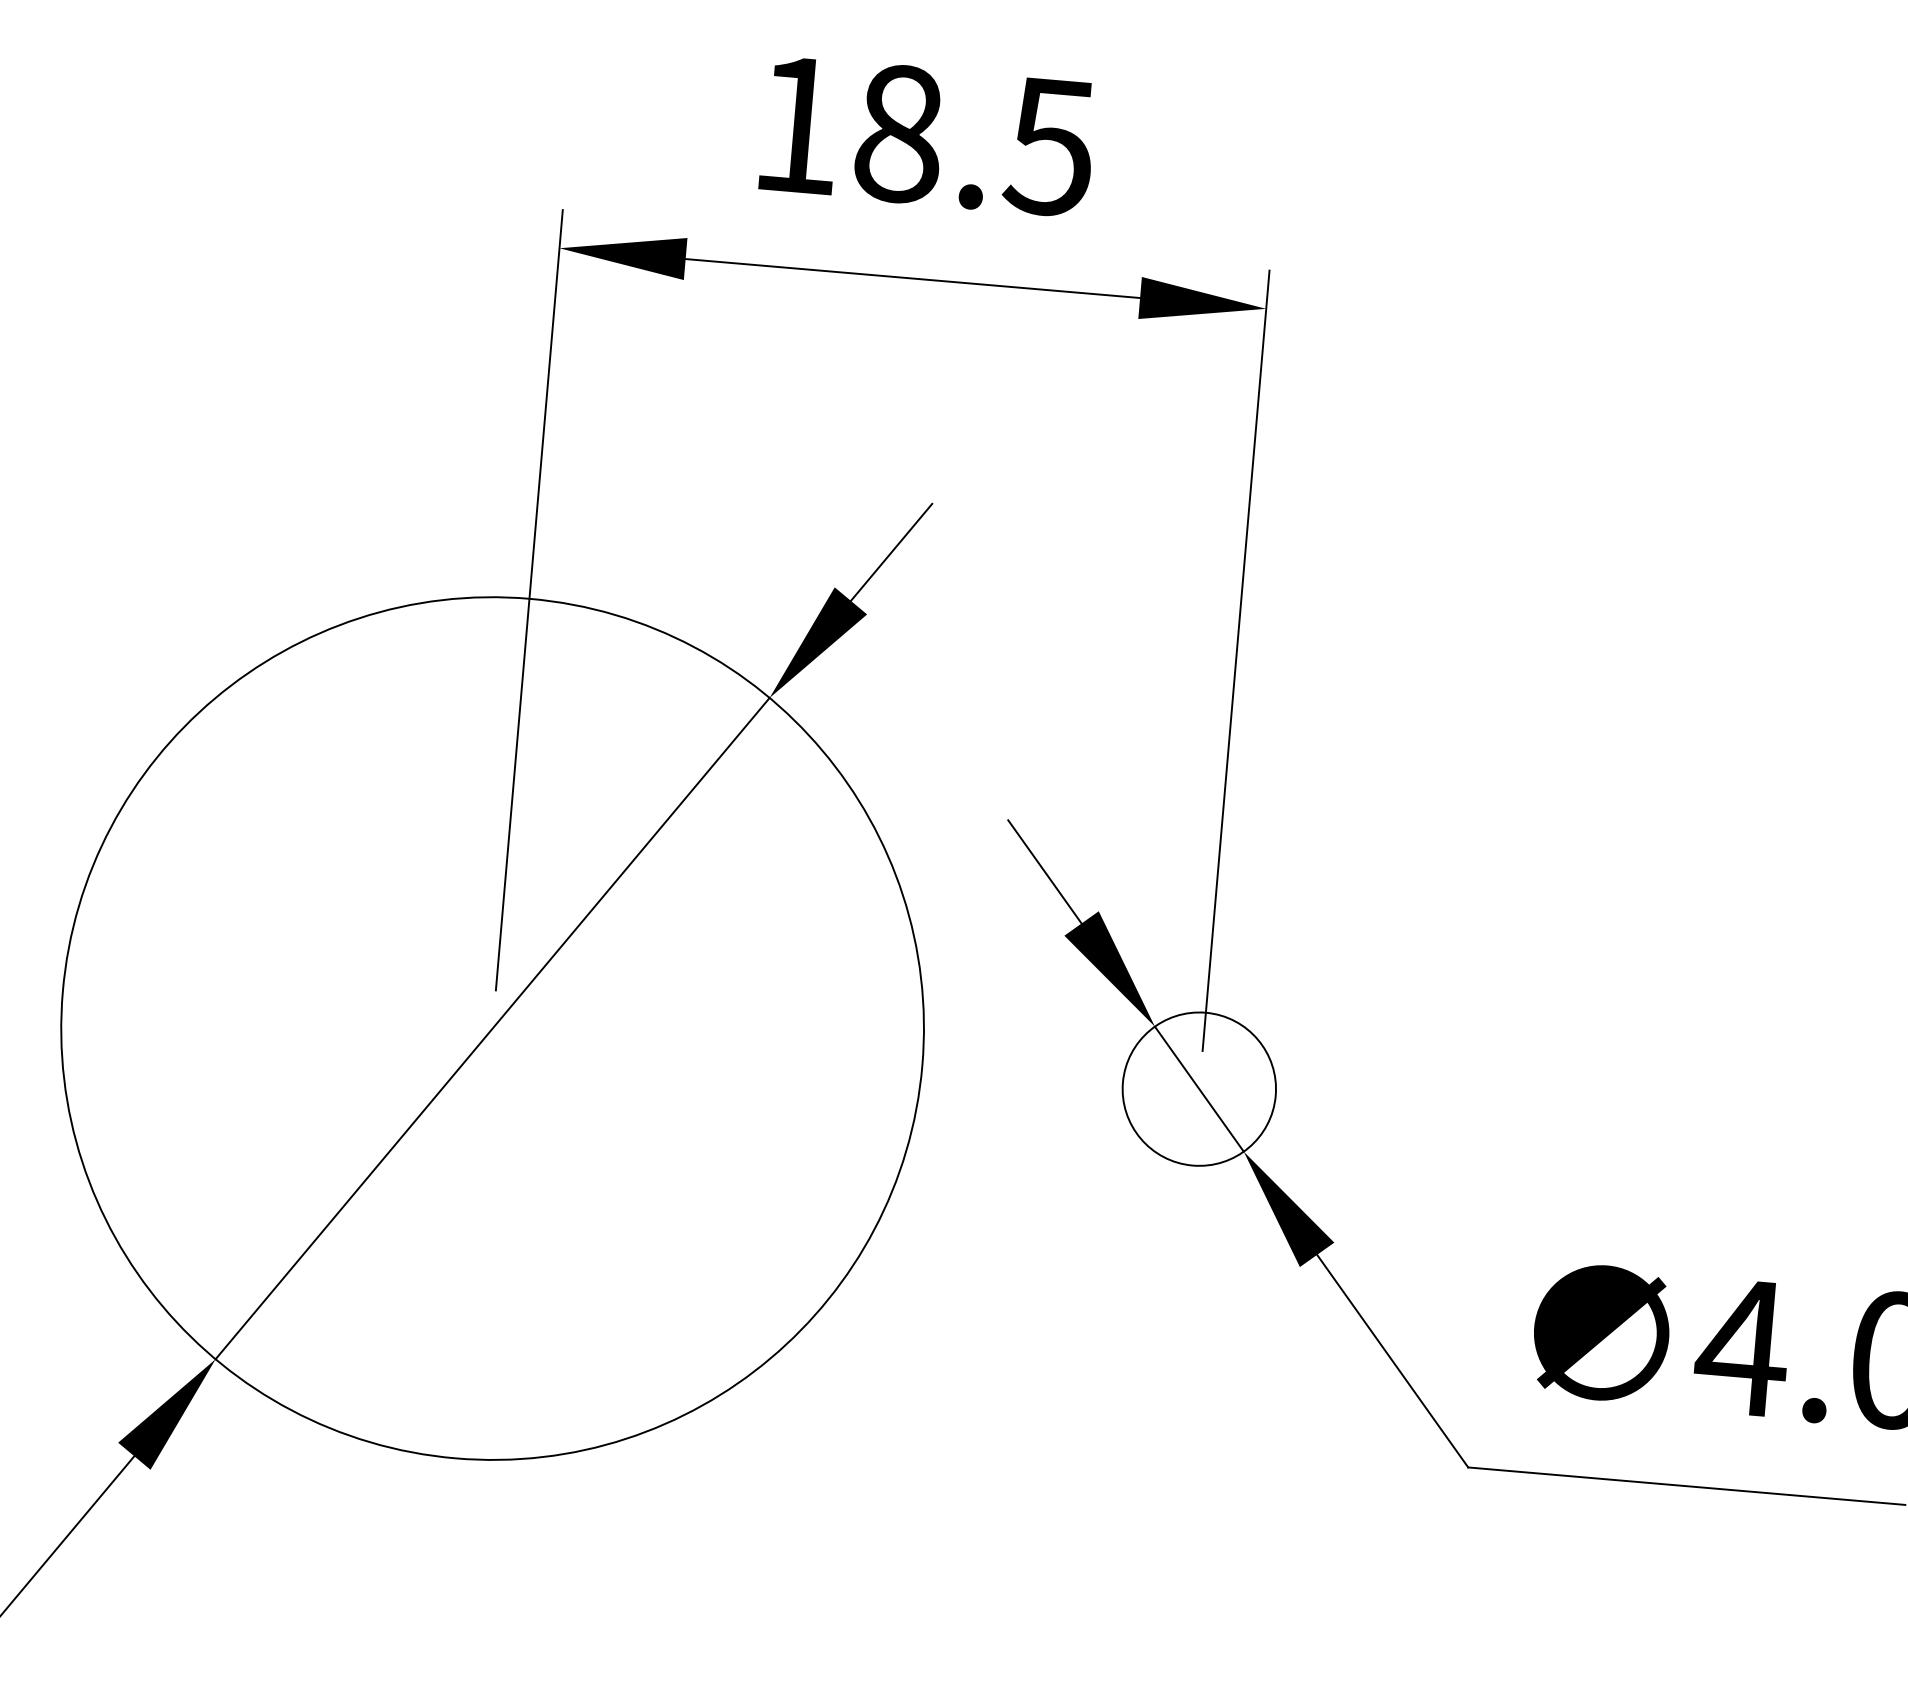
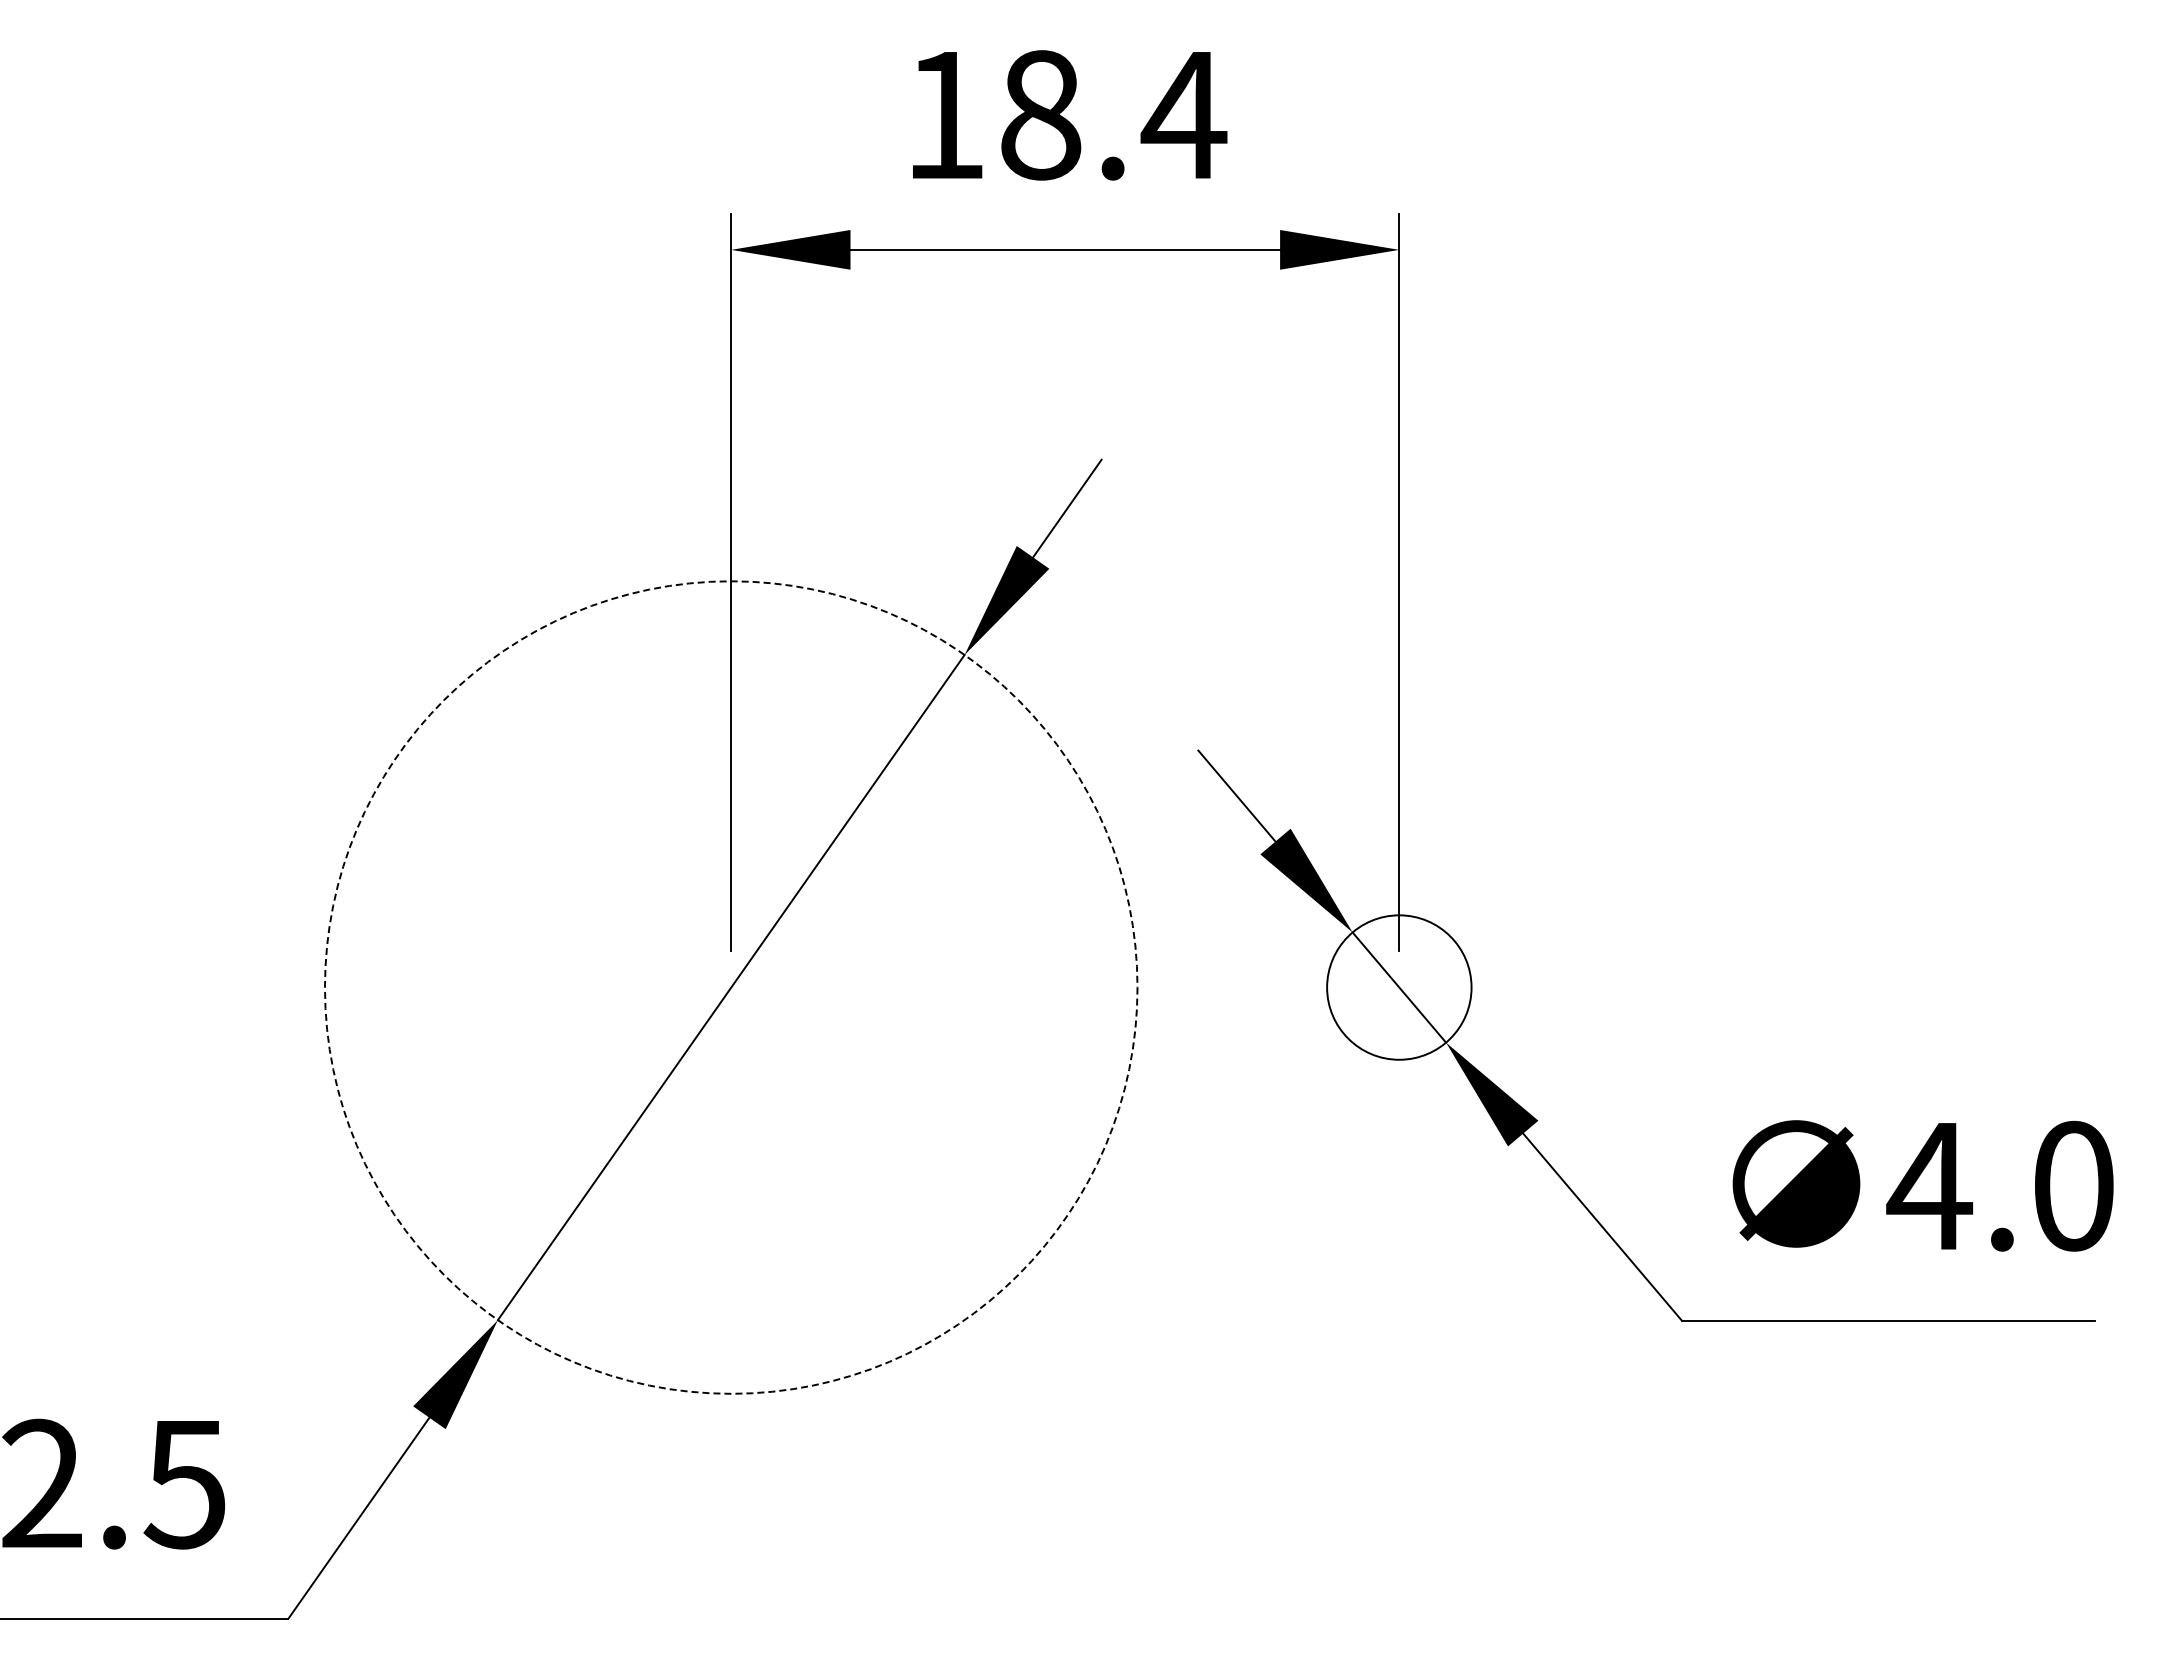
text: (1050, 148) -> (1183, 116), 18.5 -> 18.4
circle: (491, 1028) -> (730, 987), solid -> dashed

